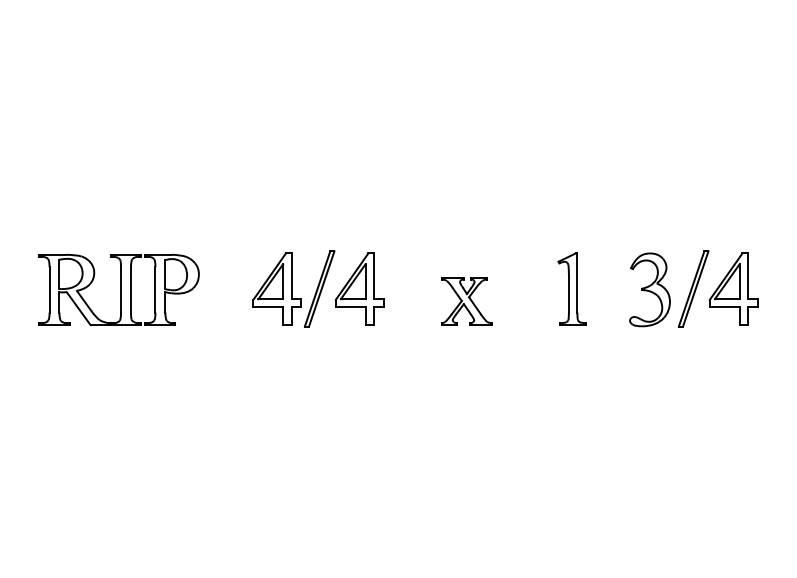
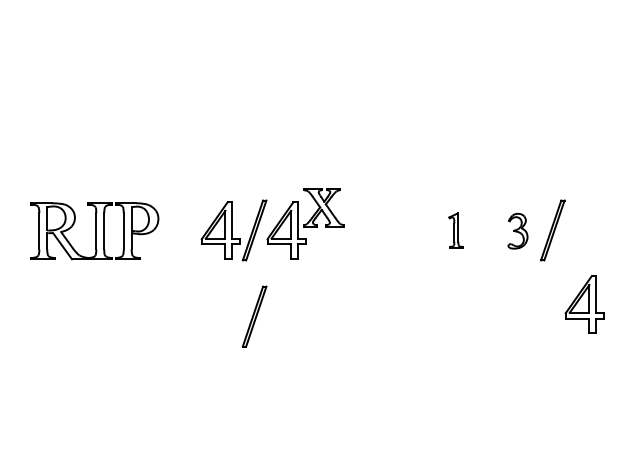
part: (571, 288) -> (455, 230), size x0.6
part: (733, 288) -> (584, 304), moved
part: (649, 289) -> (517, 230), size x0.6
part: (466, 301) -> (323, 207), moved
part: (319, 396) -> (254, 316), added

